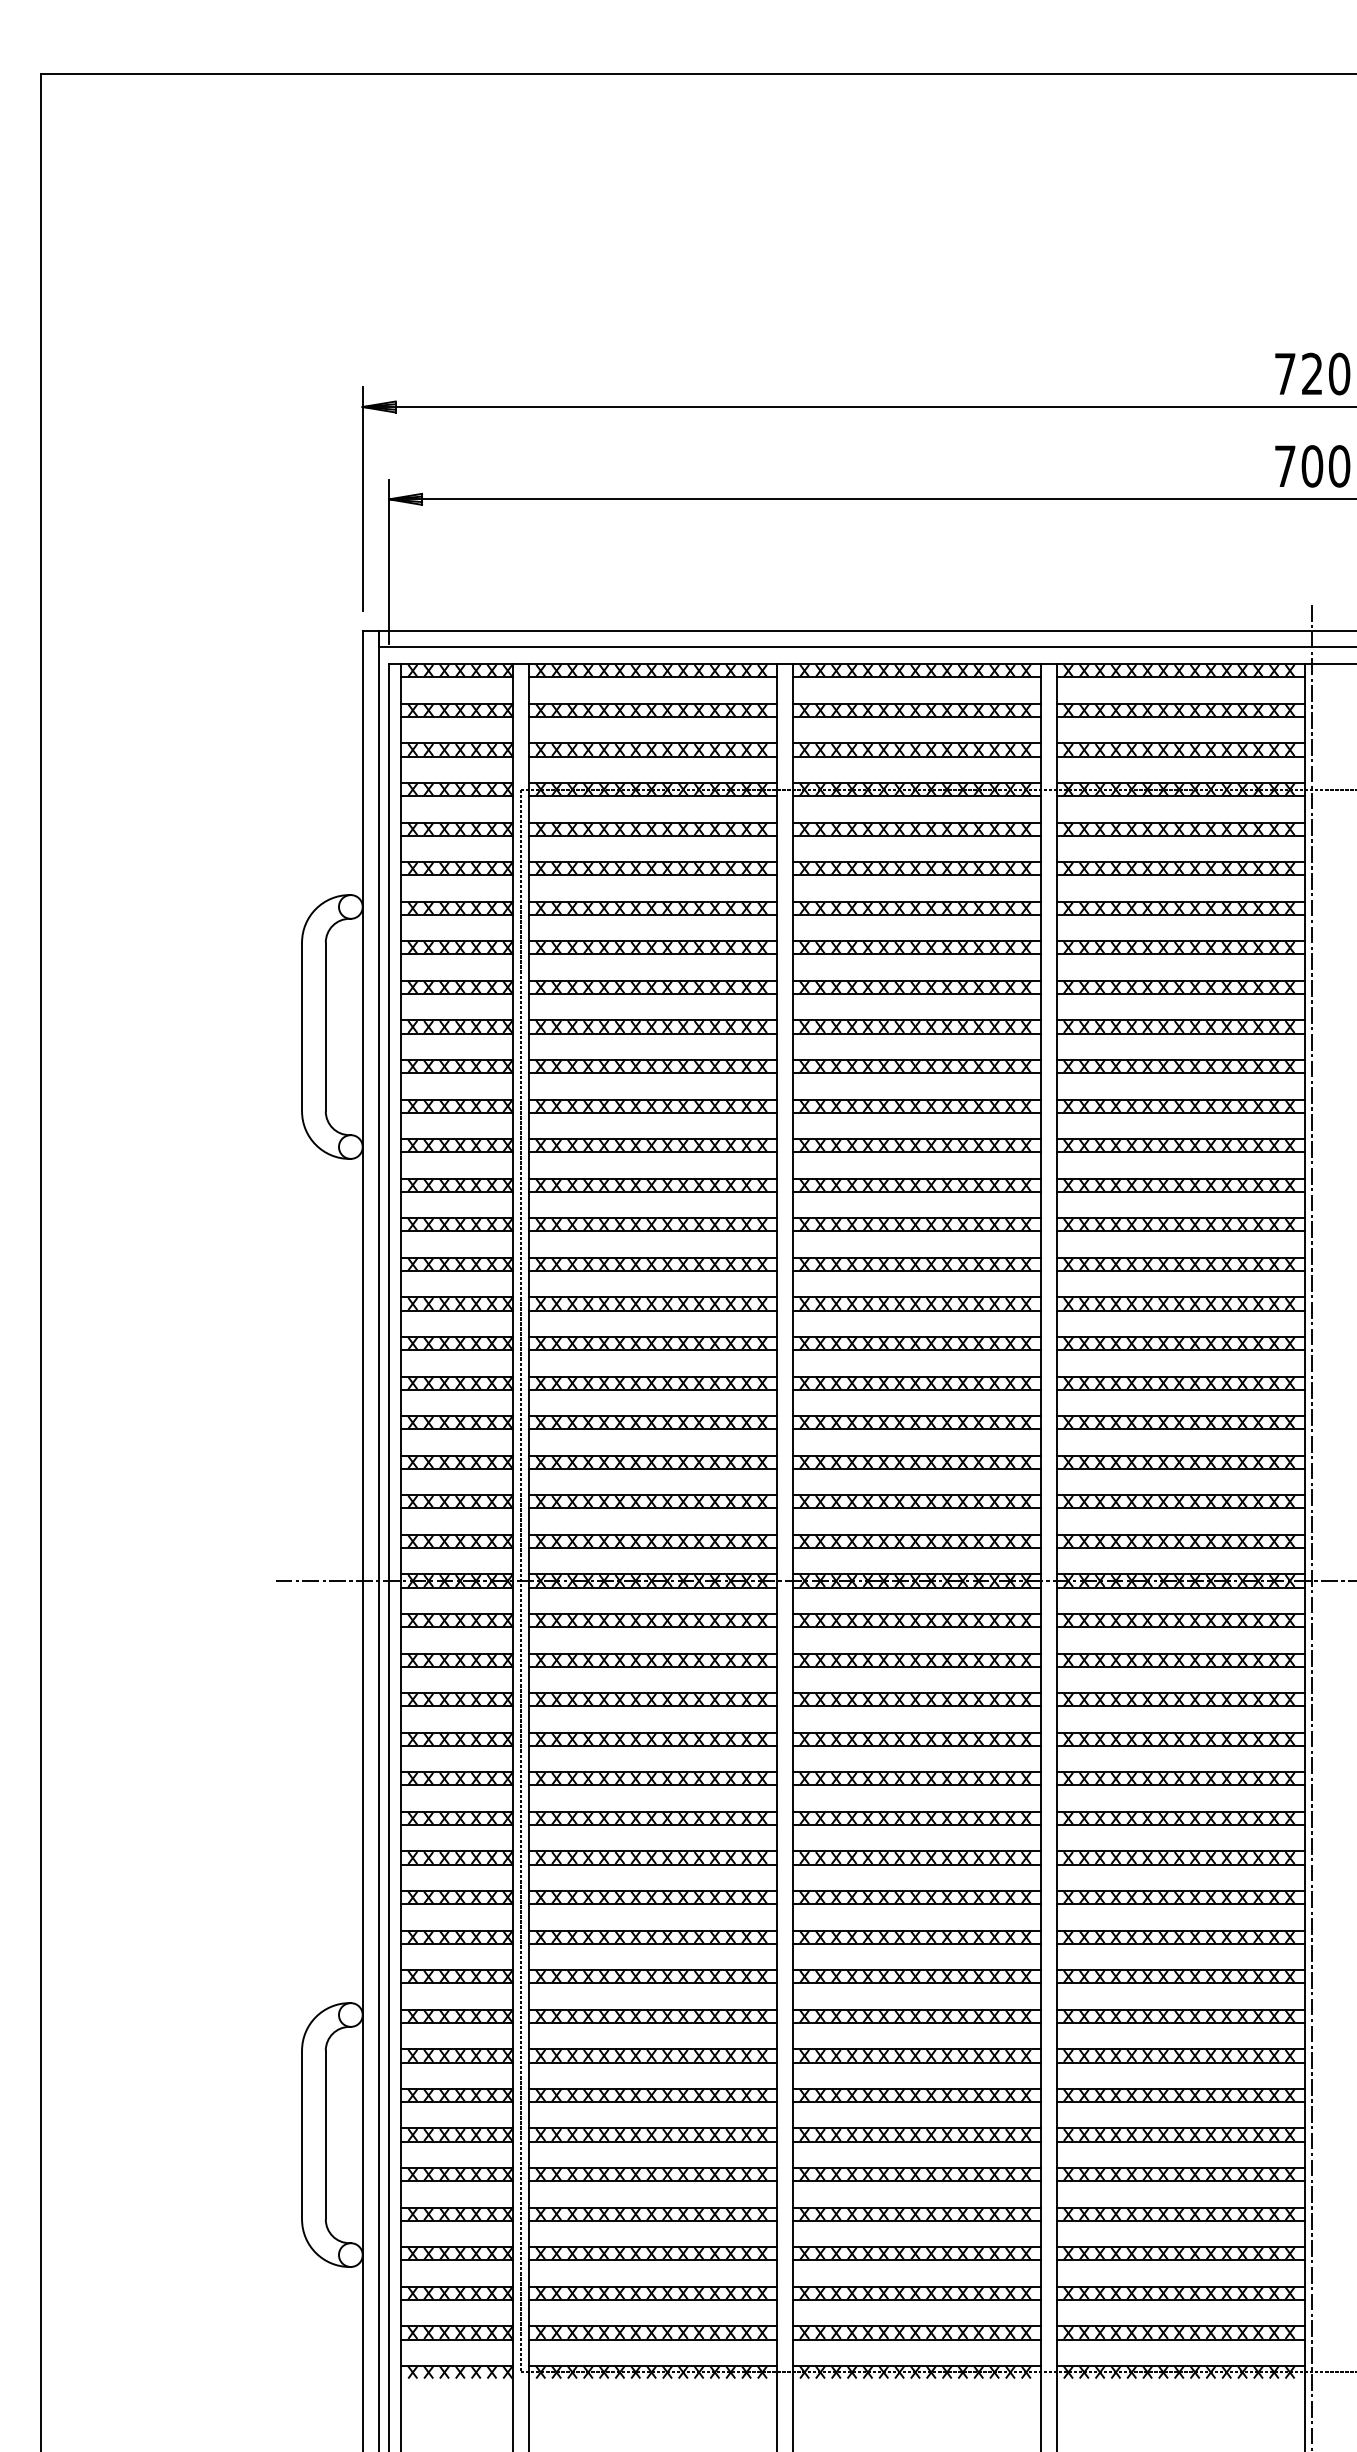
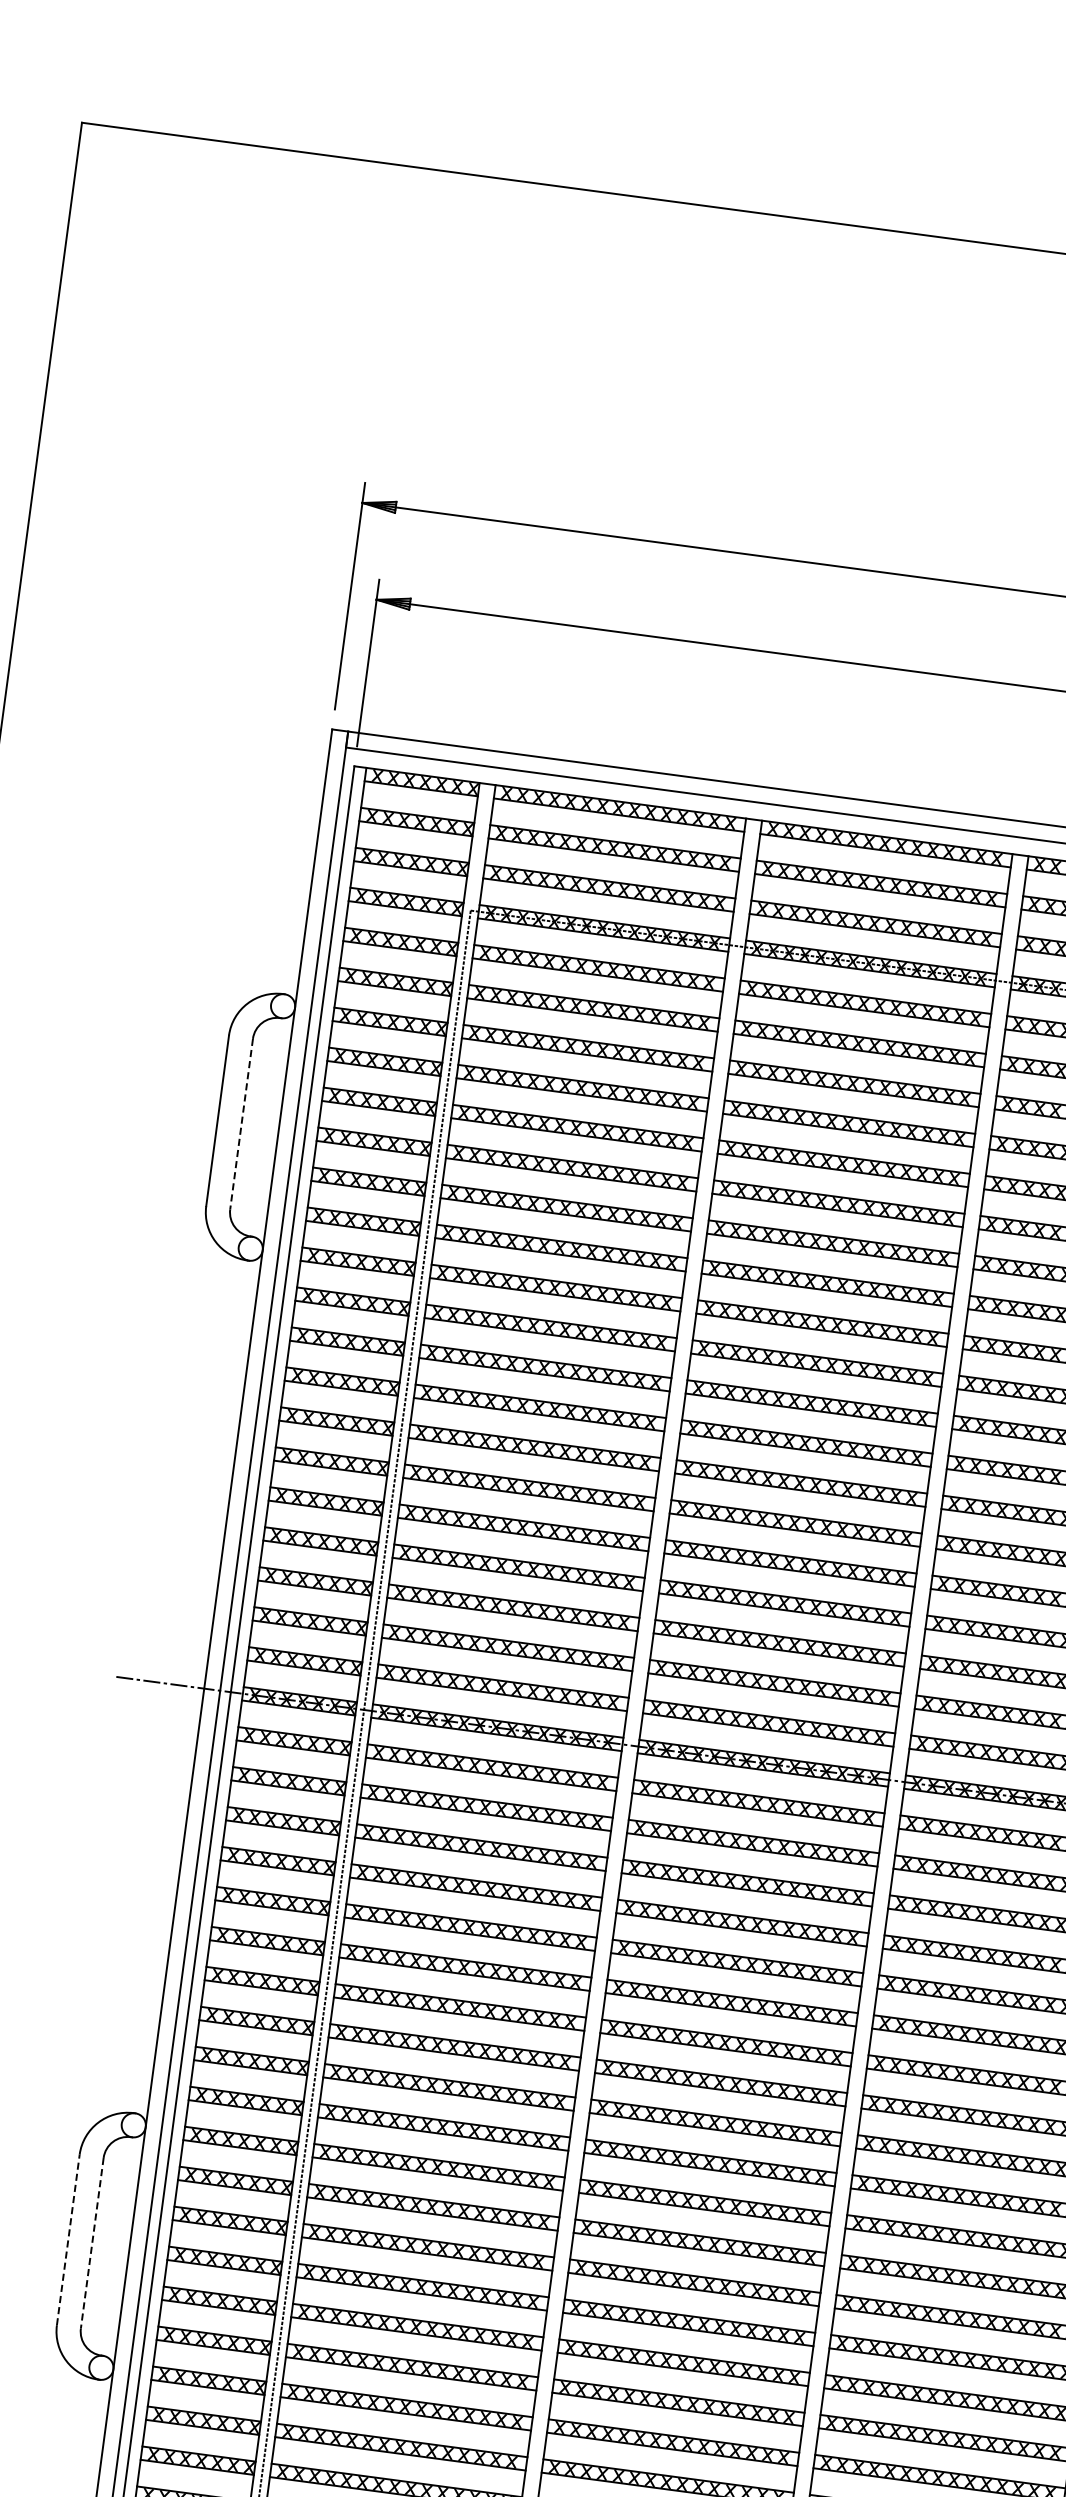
line: (325, 1027) -> (241, 1124), solid -> dashed
line: (302, 2134) -> (68, 2239), solid -> dashed
line: (325, 2135) -> (91, 2243), solid -> dashed

